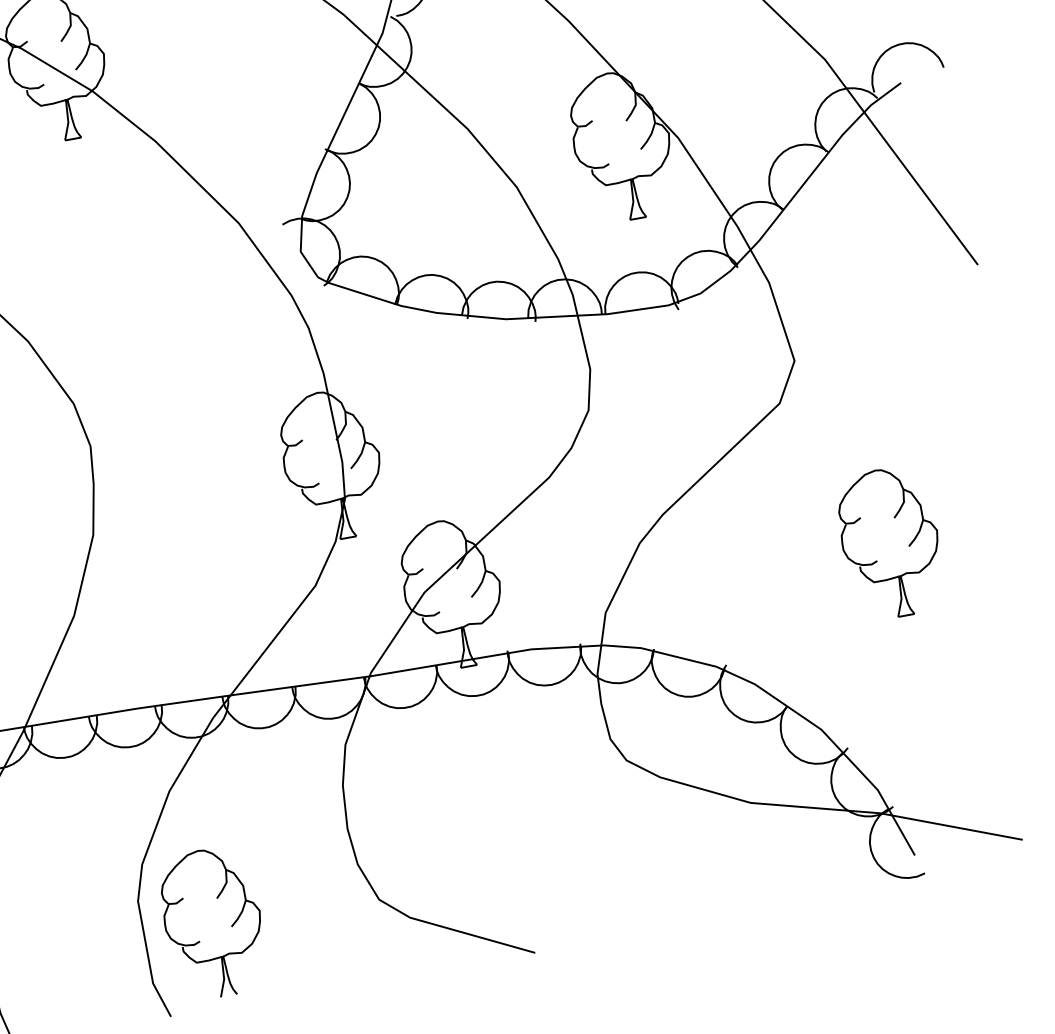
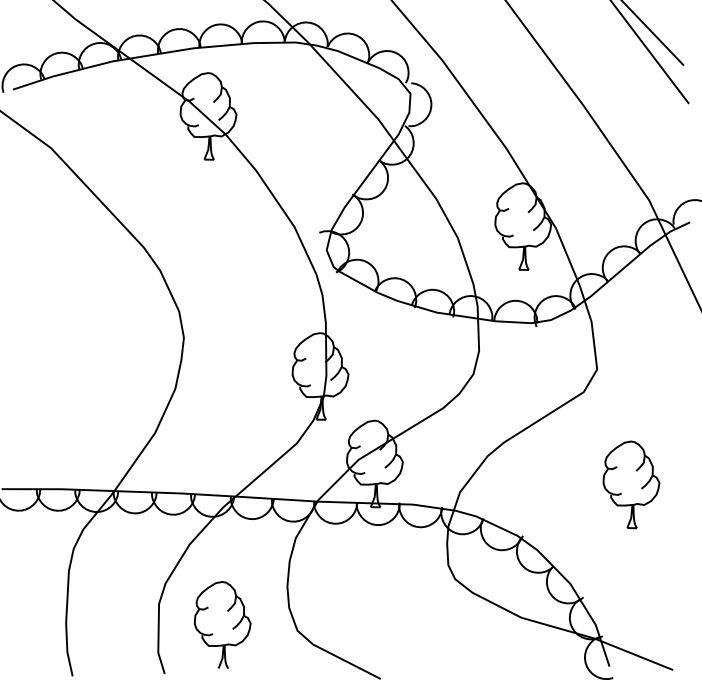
part: (212, 922) -> (222, 624), moved

